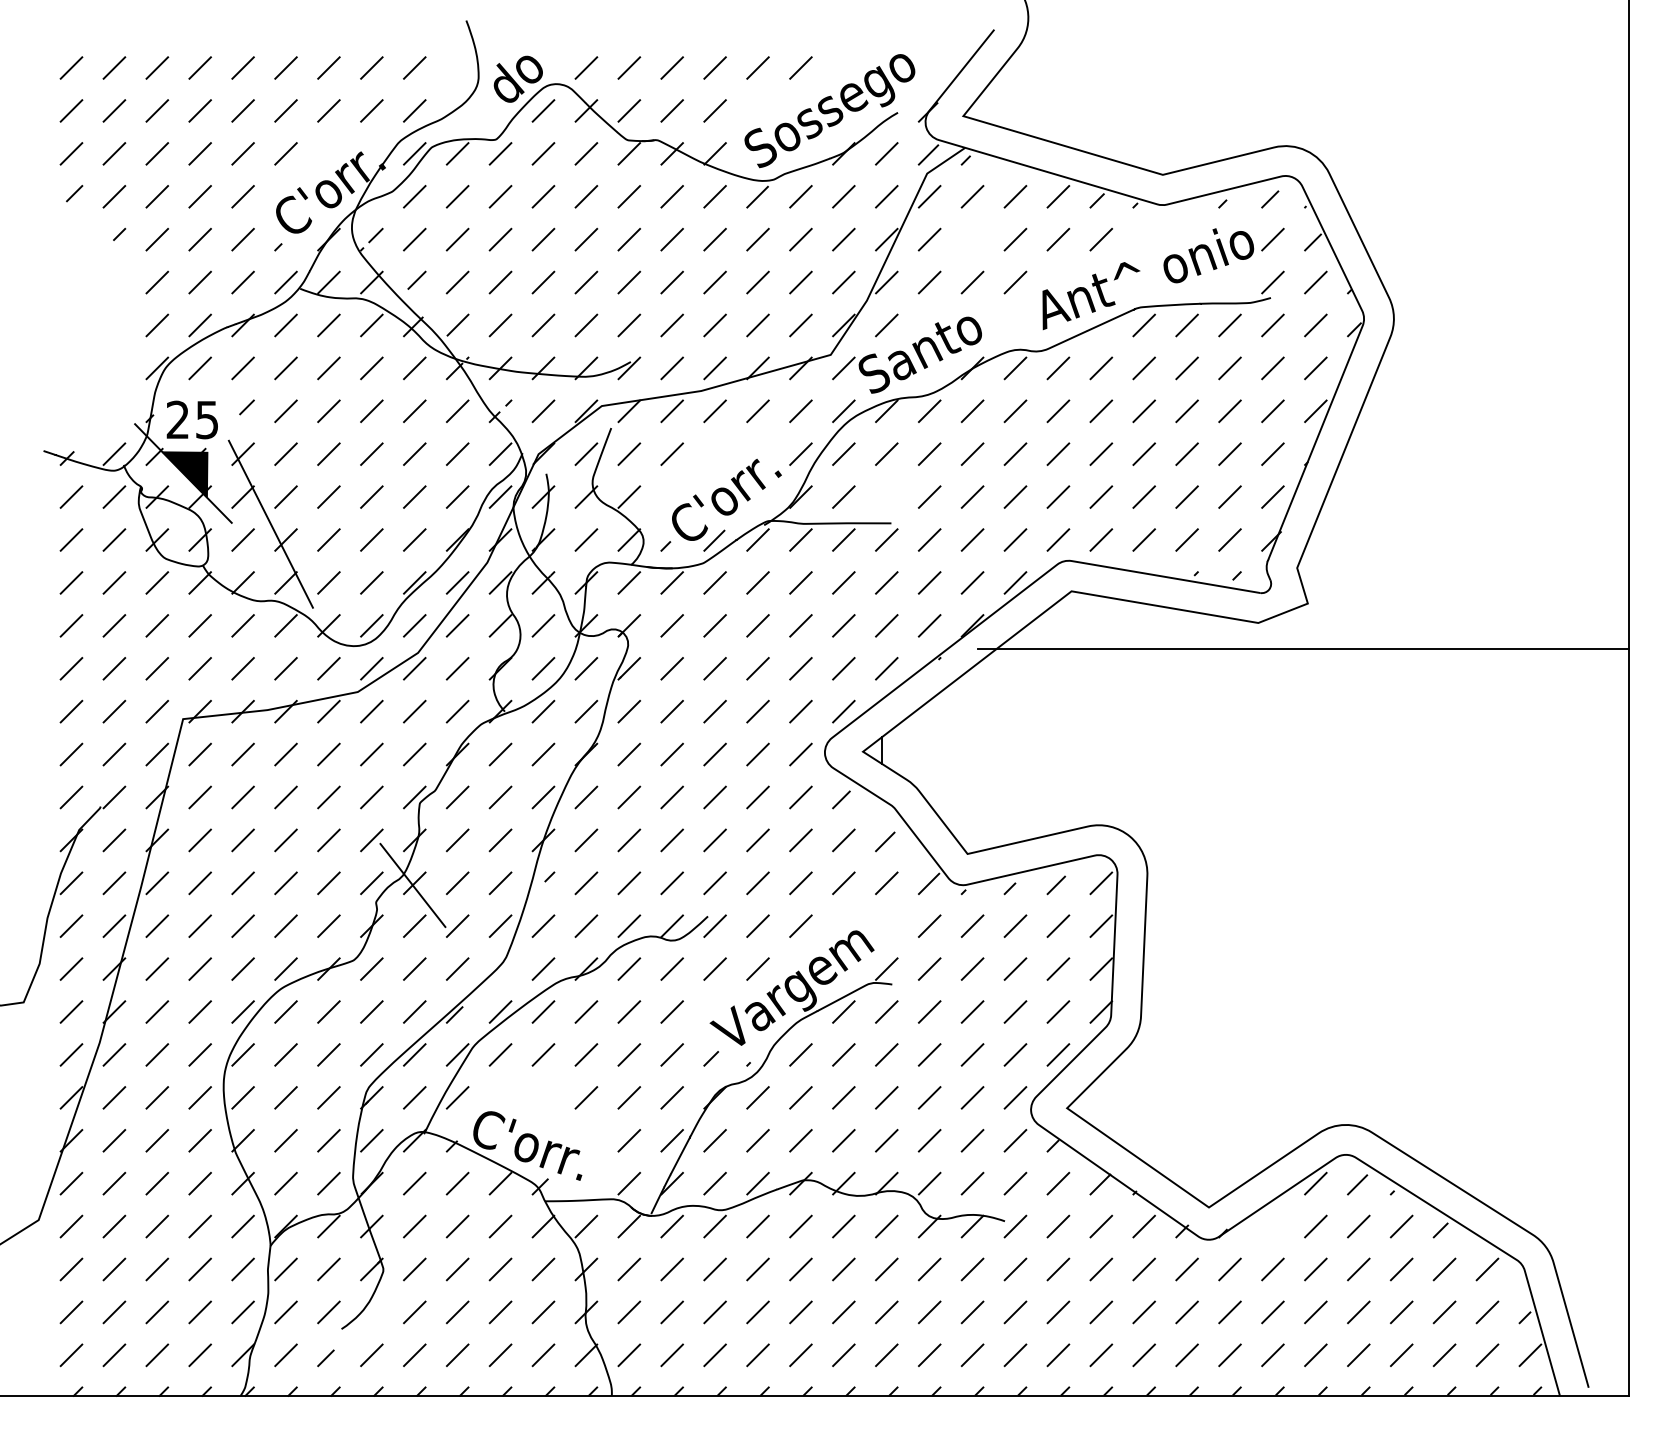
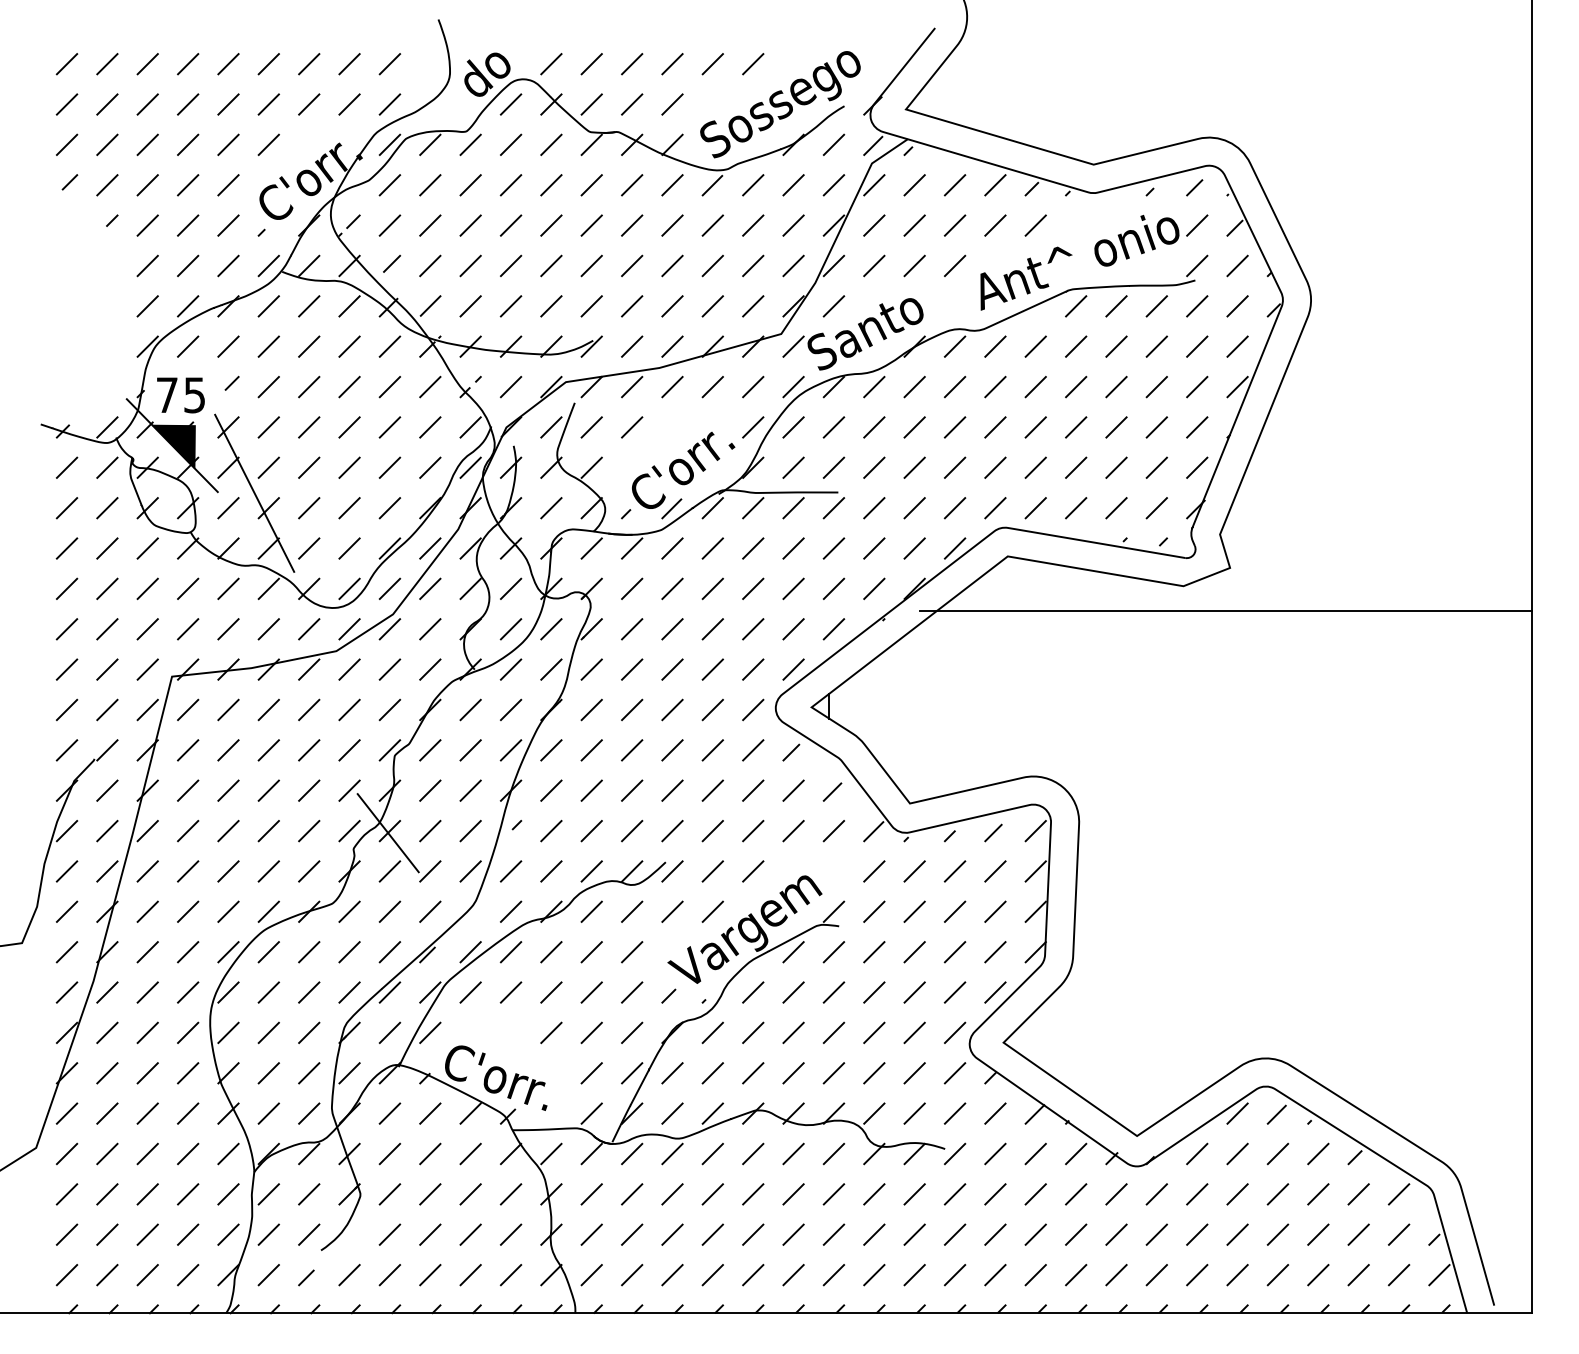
line: (972, 239) -> (914, 225), added
text: (177, 419) -> (166, 394), 25 -> 75
line: (886, 496) -> (833, 467), added
line: (1272, 1226) -> (1196, 1153), added

